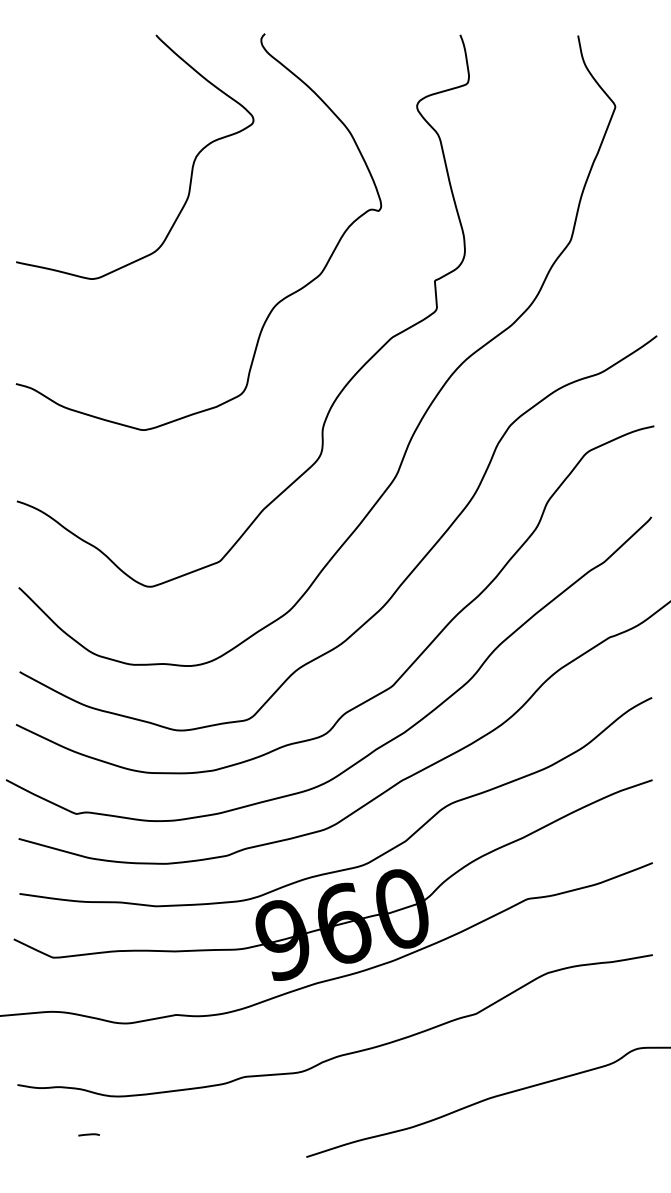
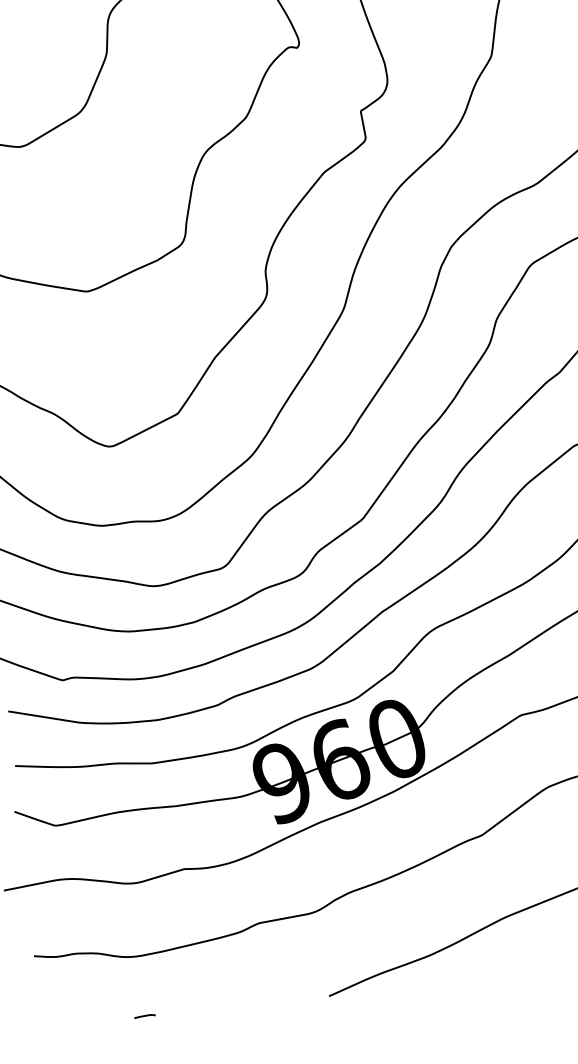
line: (88, 1134) -> (144, 1015), moved

